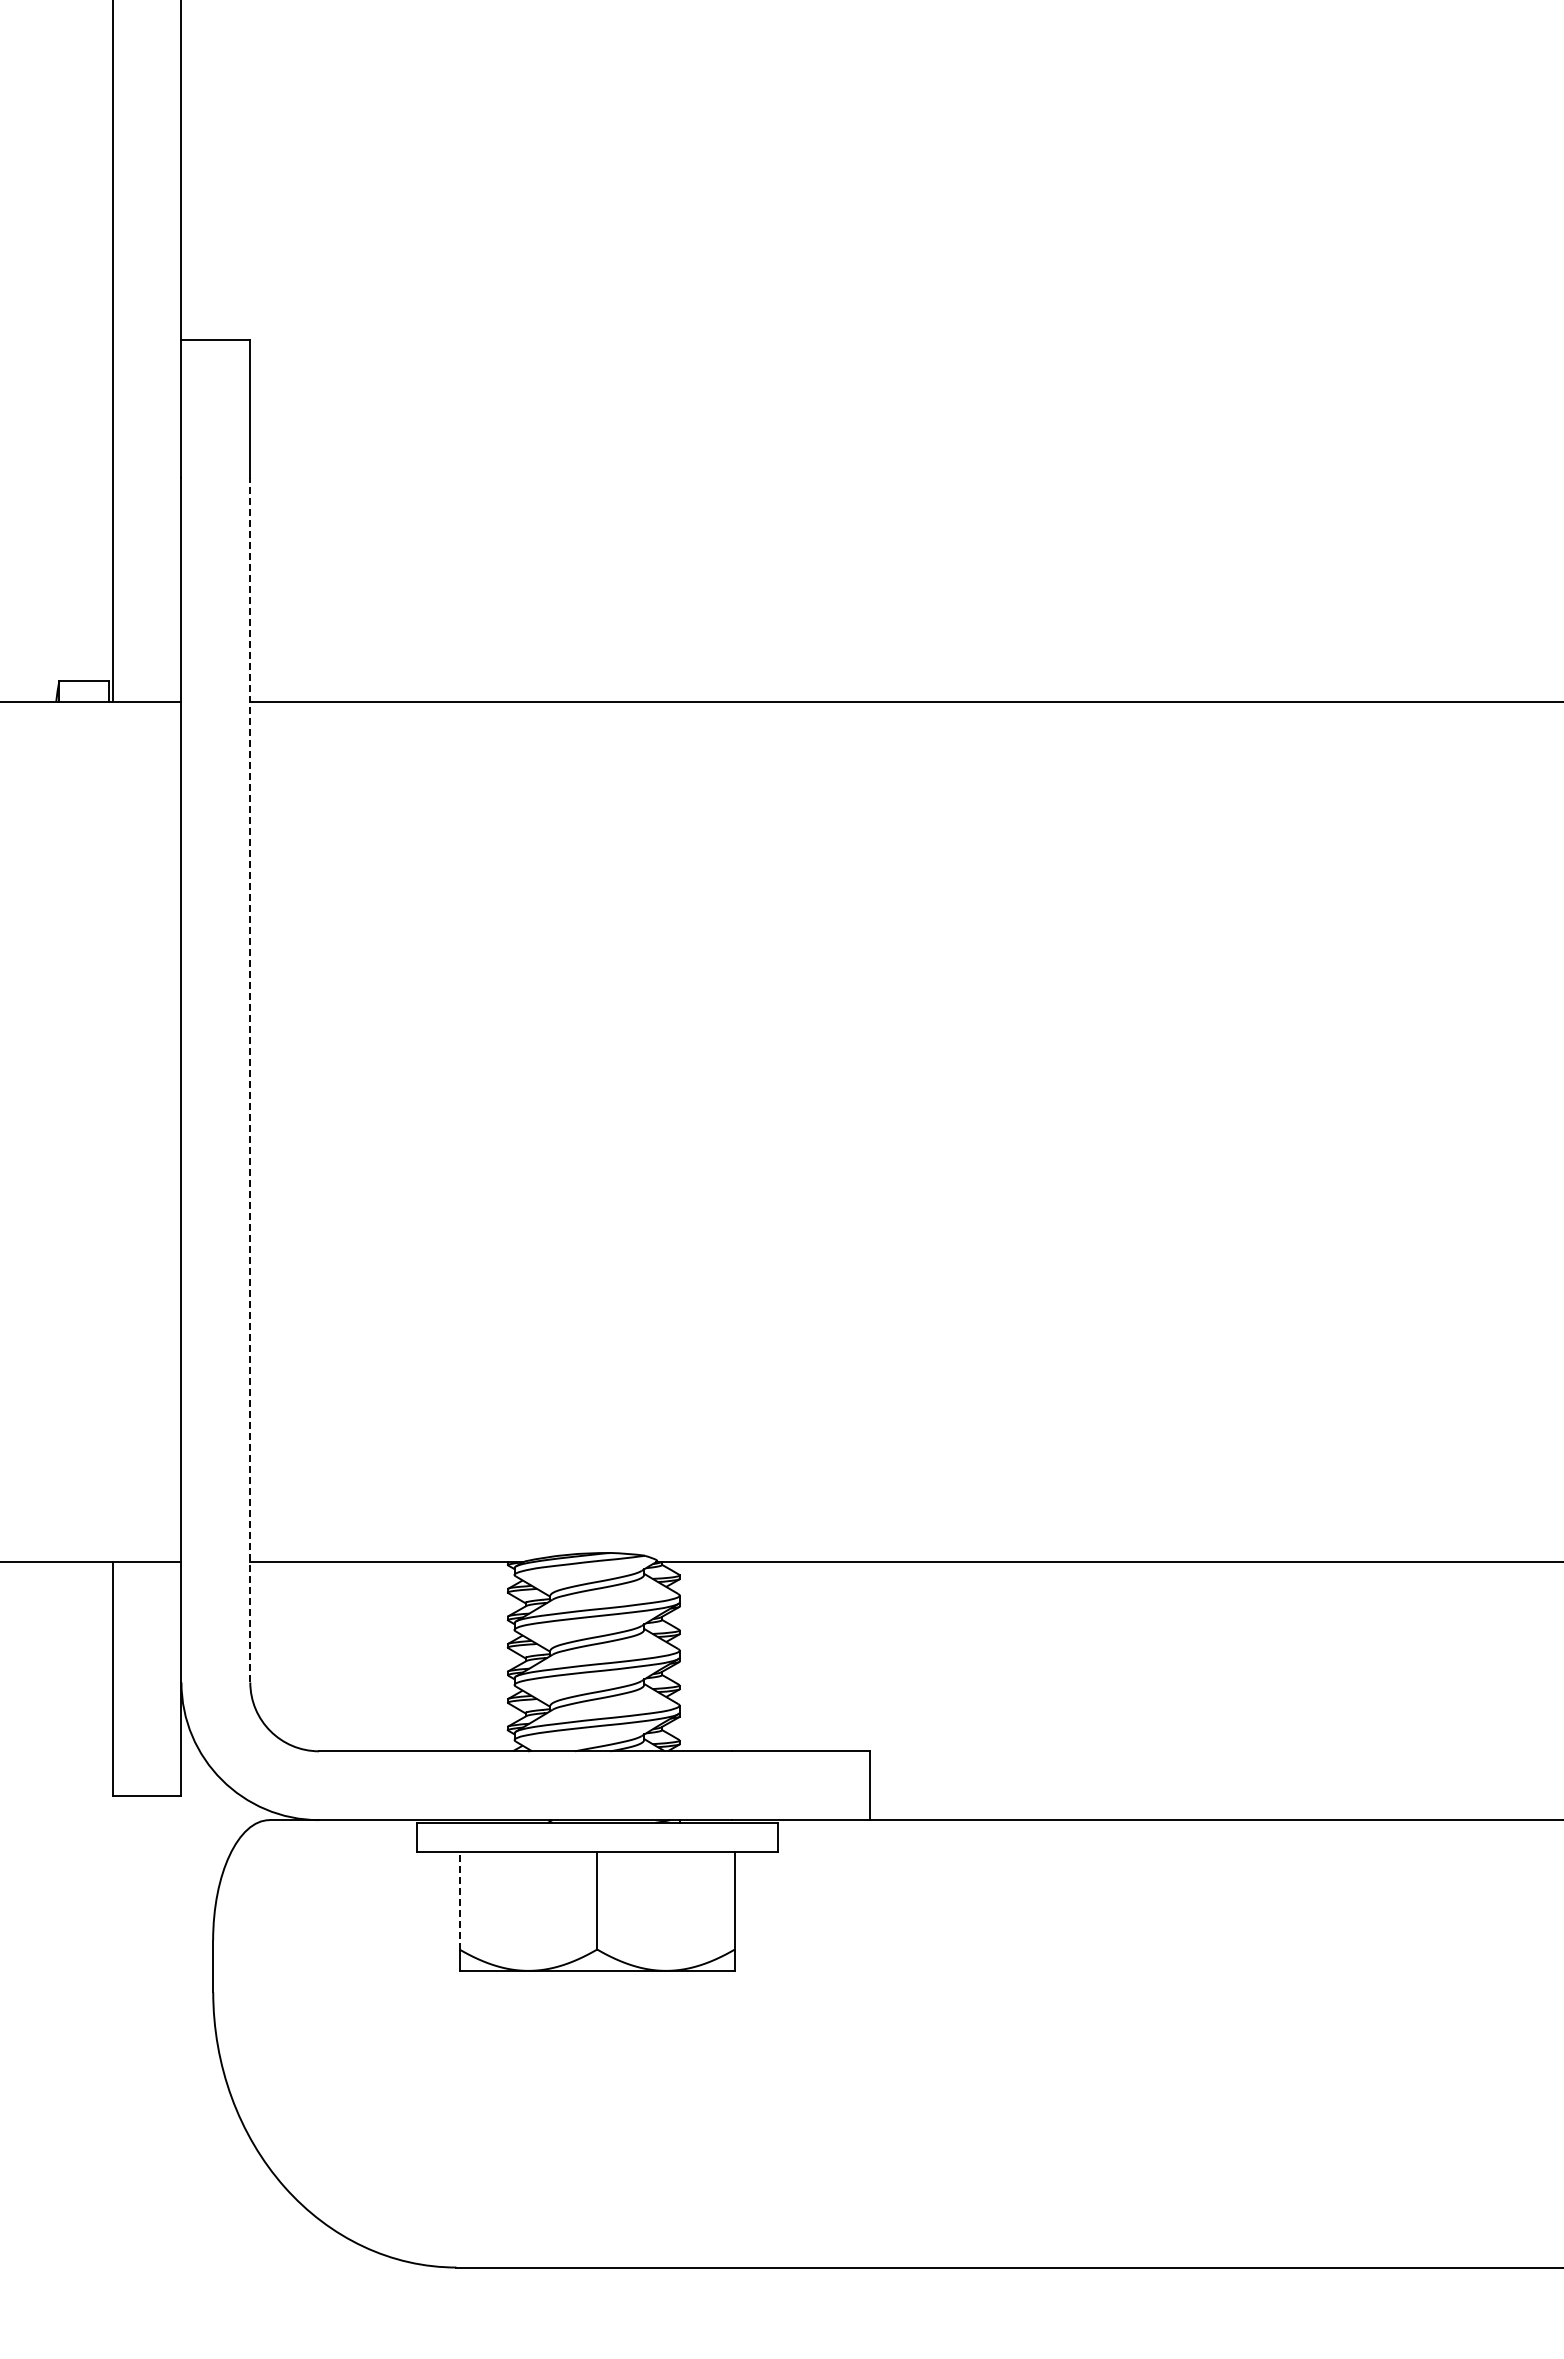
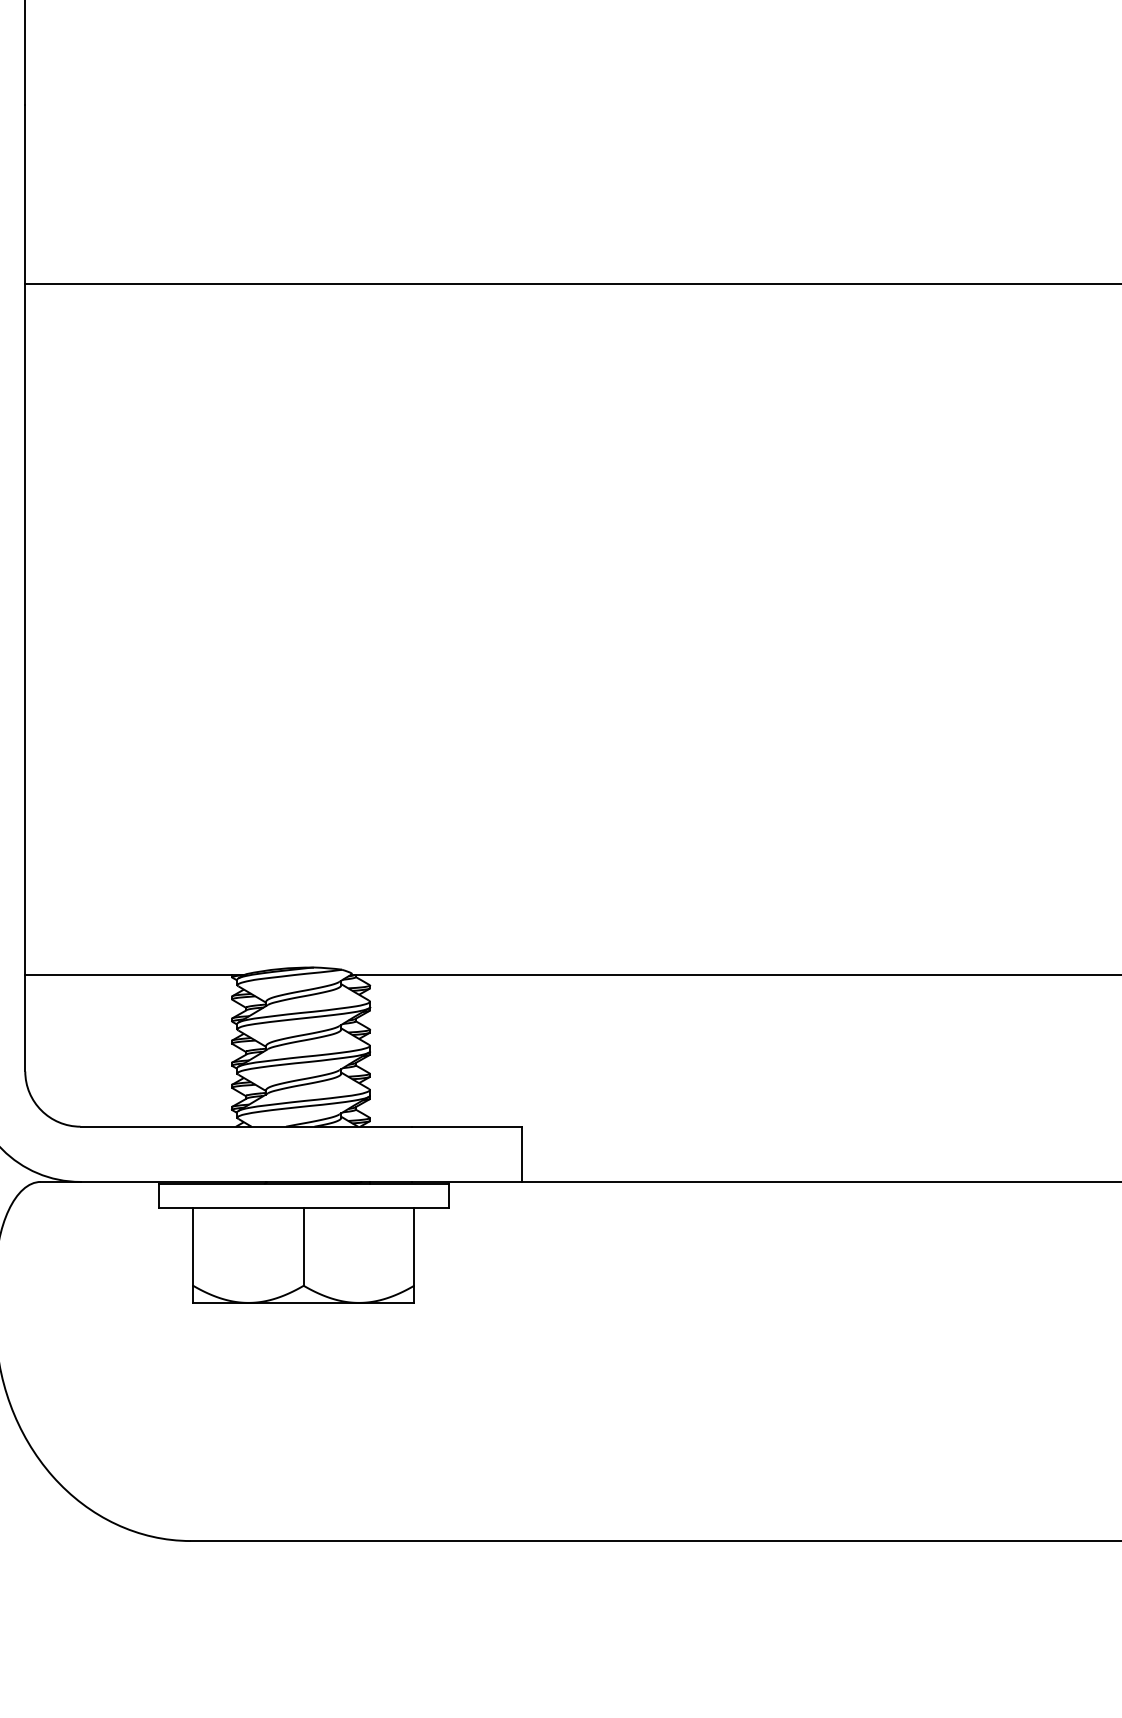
line: (250, 1079) -> (25, 587), dashed -> solid
line: (459, 1901) -> (193, 1247), dashed -> solid

